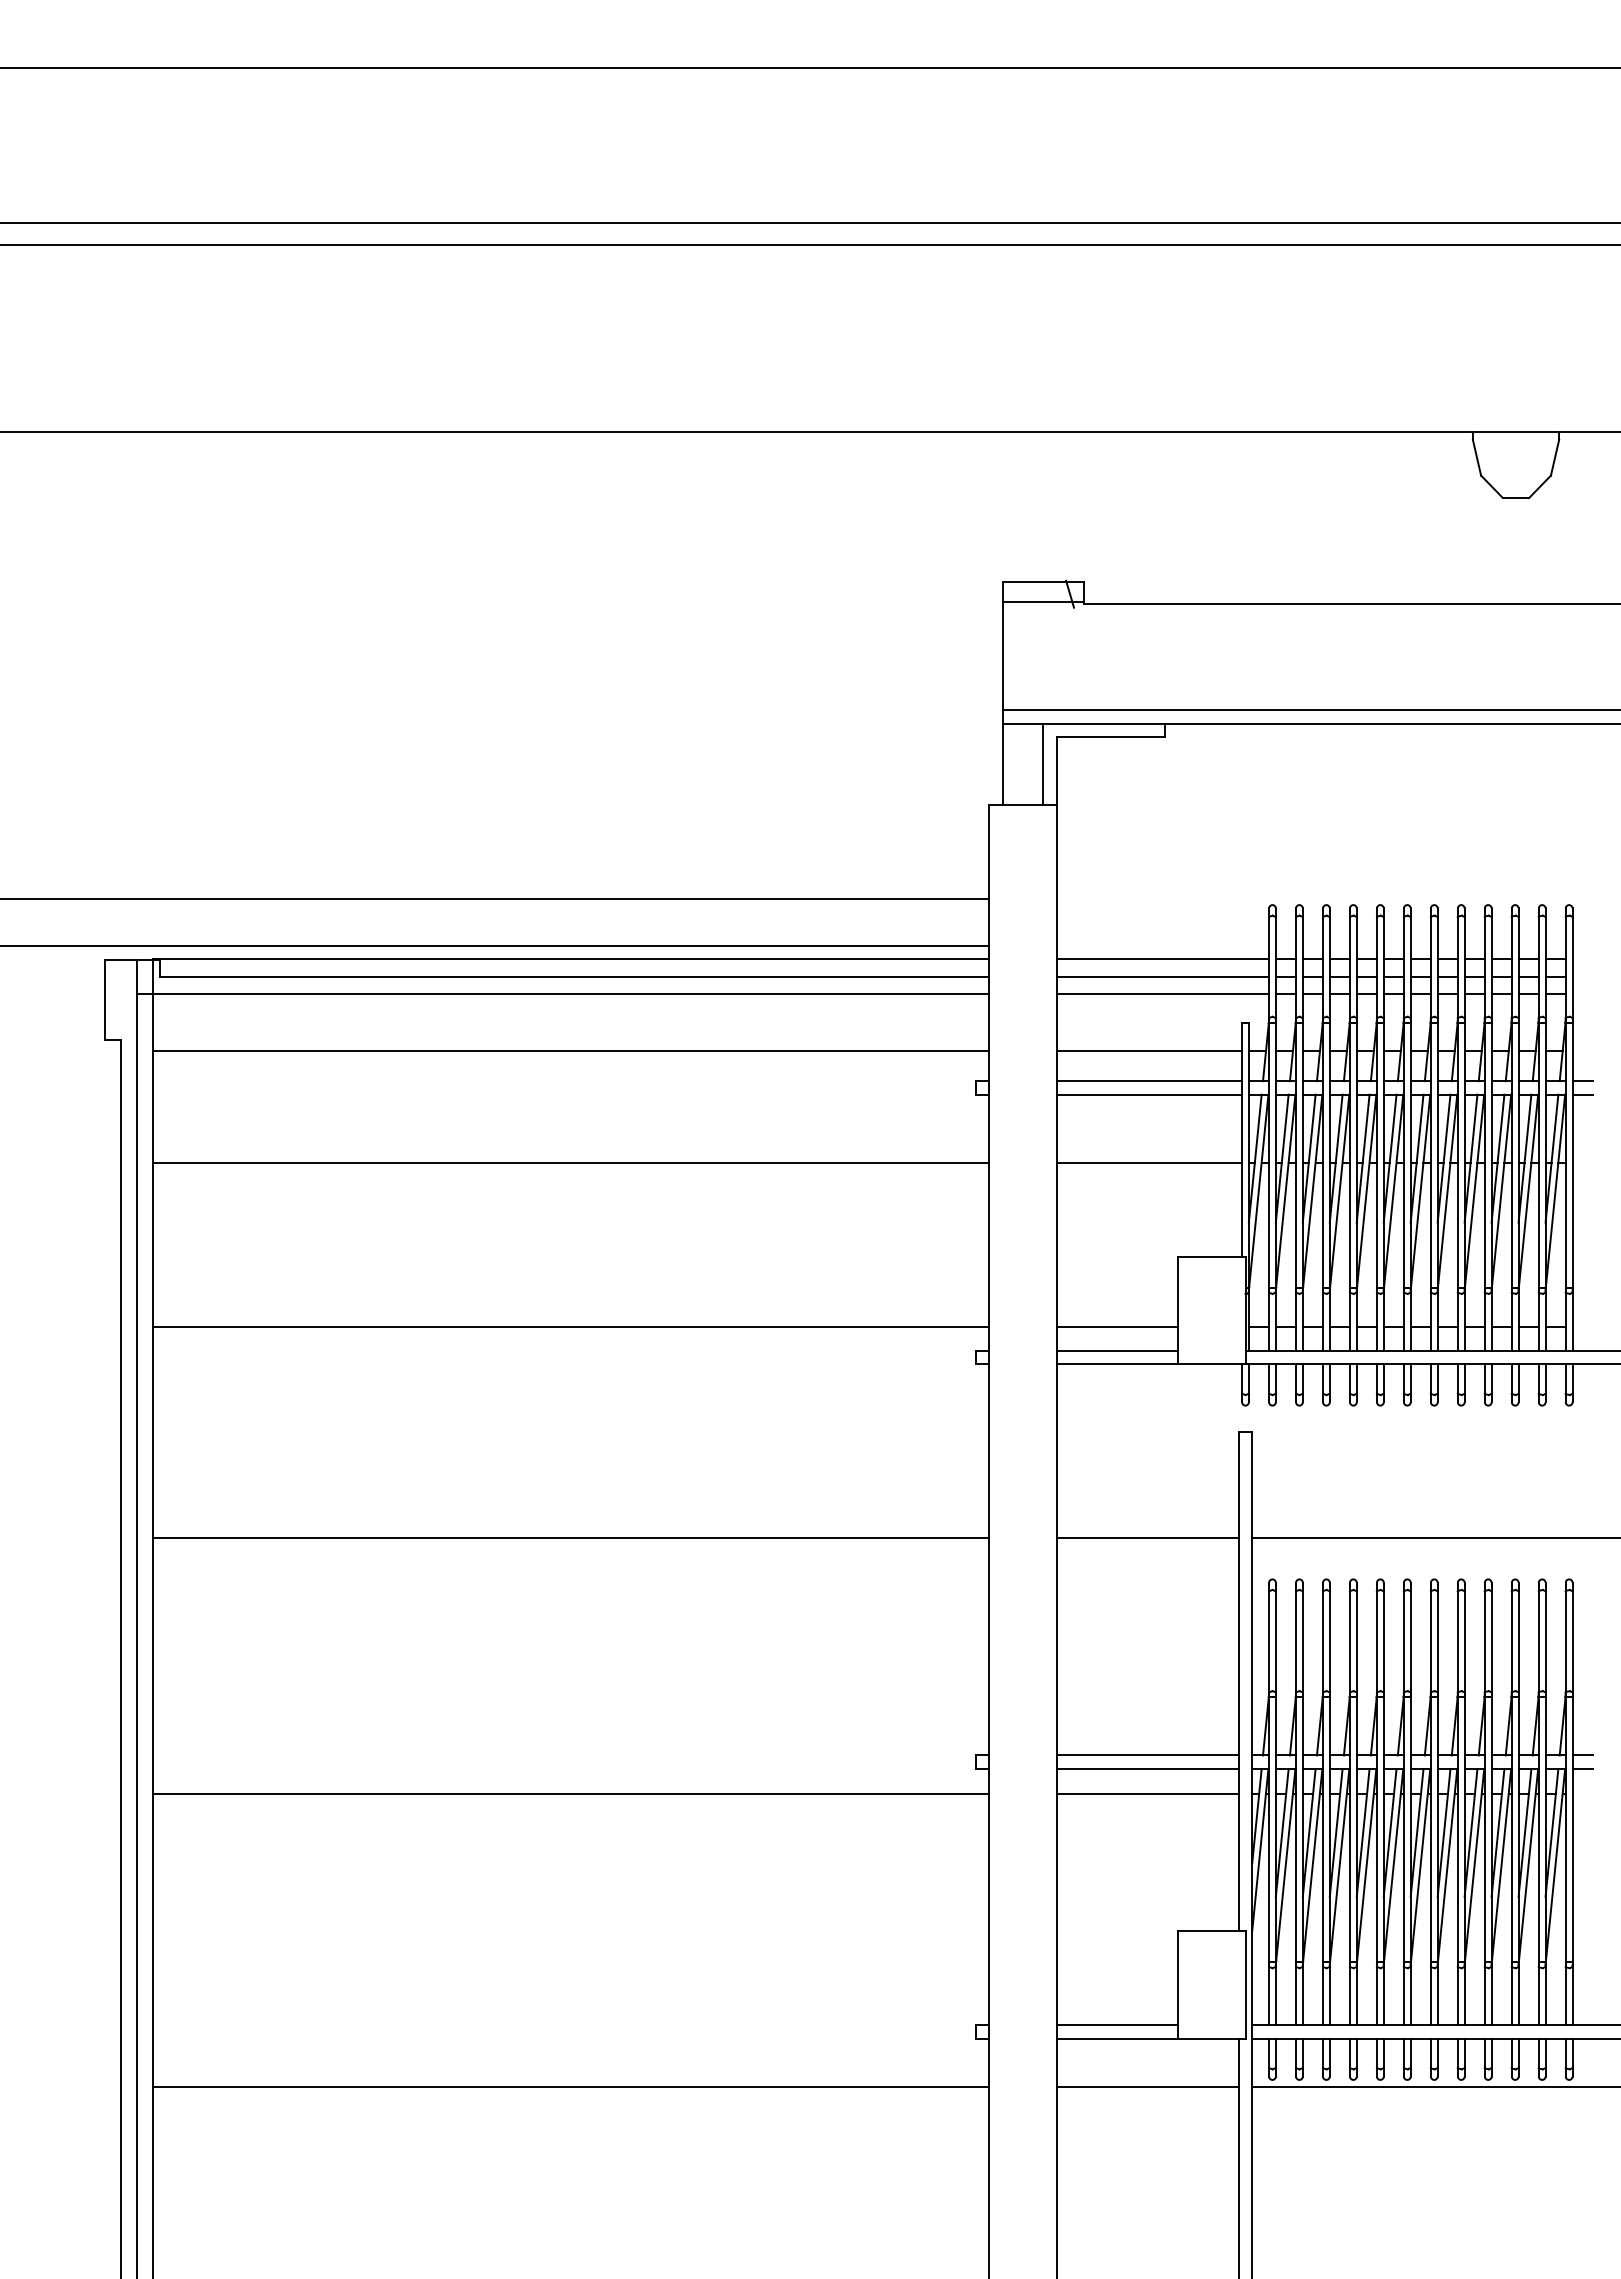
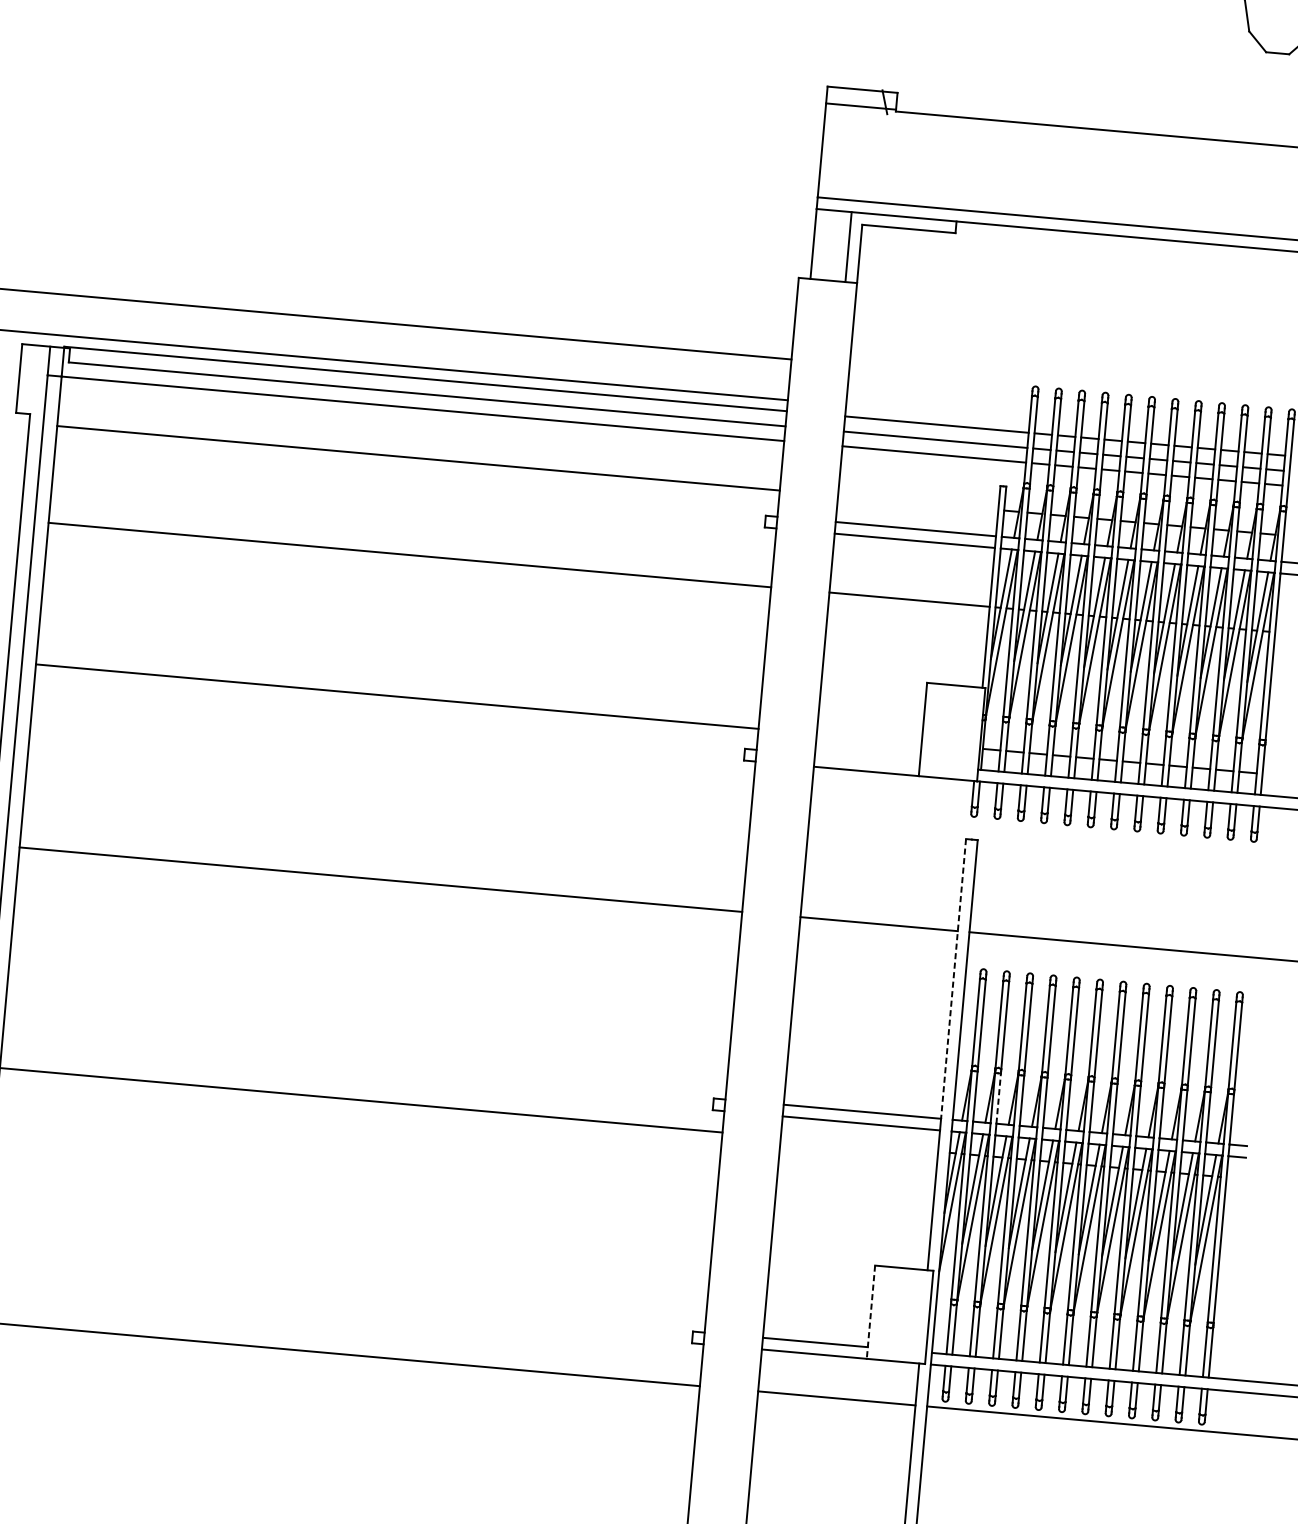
line: (1149, 1050) -> (918, 502), removed
line: (1117, 1326) -> (869, 738), removed
line: (1117, 1350) -> (867, 759), removed
line: (1238, 1593) -> (953, 978), solid -> dashed
line: (1302, 1725) -> (998, 1097), solid -> dashed
line: (1147, 1793) -> (859, 1144), removed
line: (1178, 1984) -> (871, 1312), solid -> dashed

